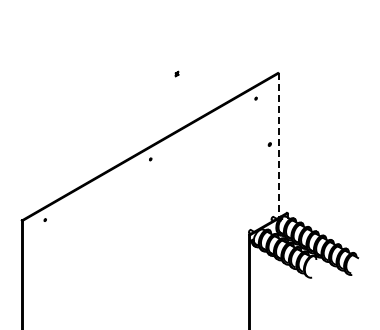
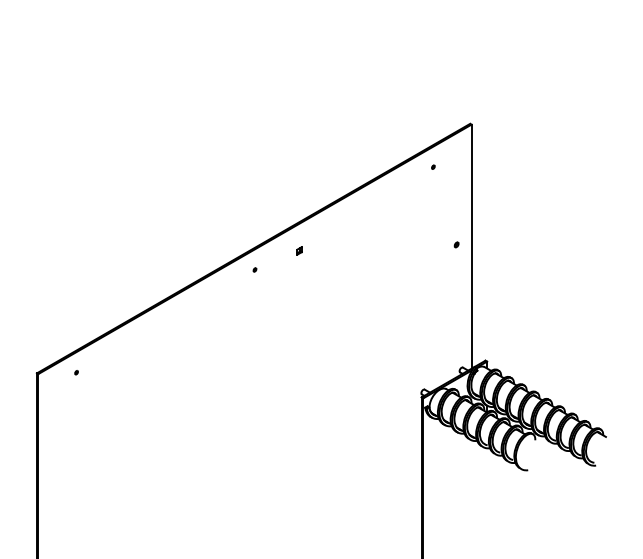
part: (176, 73) -> (298, 249), moved
line: (278, 146) -> (471, 248), dashed -> solid

